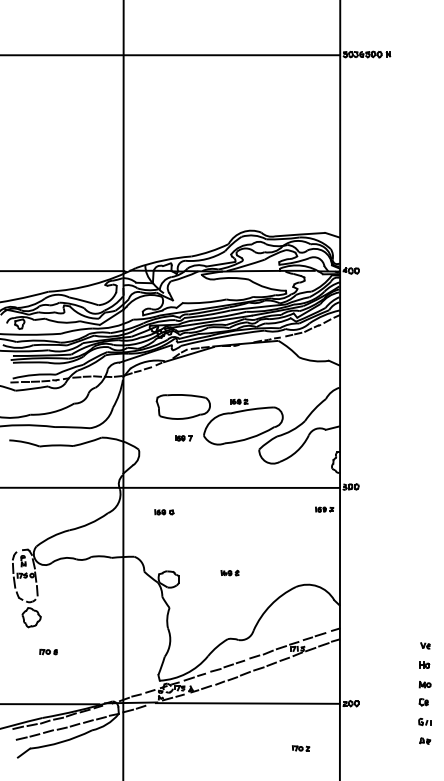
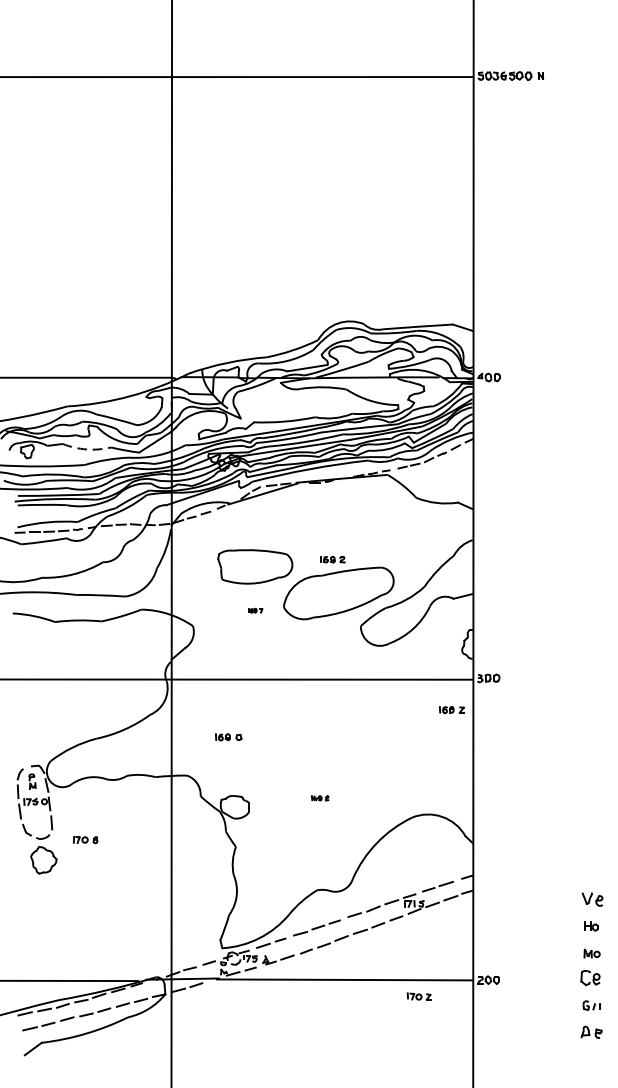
arc: (62, 322) -> (86, 449), solid -> dashed
part: (183, 438) -> (255, 610), size x0.6
part: (164, 512) -> (228, 737), moved
part: (229, 572) -> (319, 797), size x0.7
part: (425, 645) -> (592, 899), size x1.6
part: (48, 651) -> (85, 839), moved
part: (423, 702) -> (589, 978), size x1.6
part: (425, 740) -> (592, 1031), size x1.4
part: (301, 748) -> (419, 996), moved

